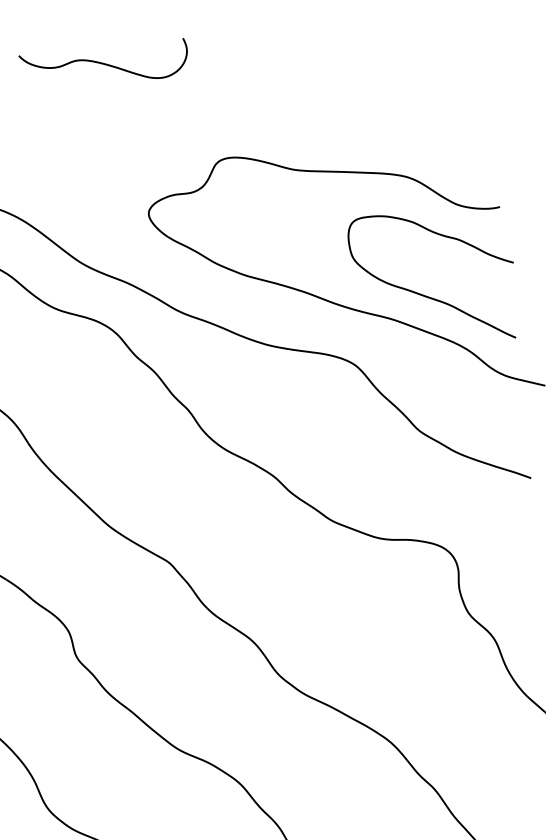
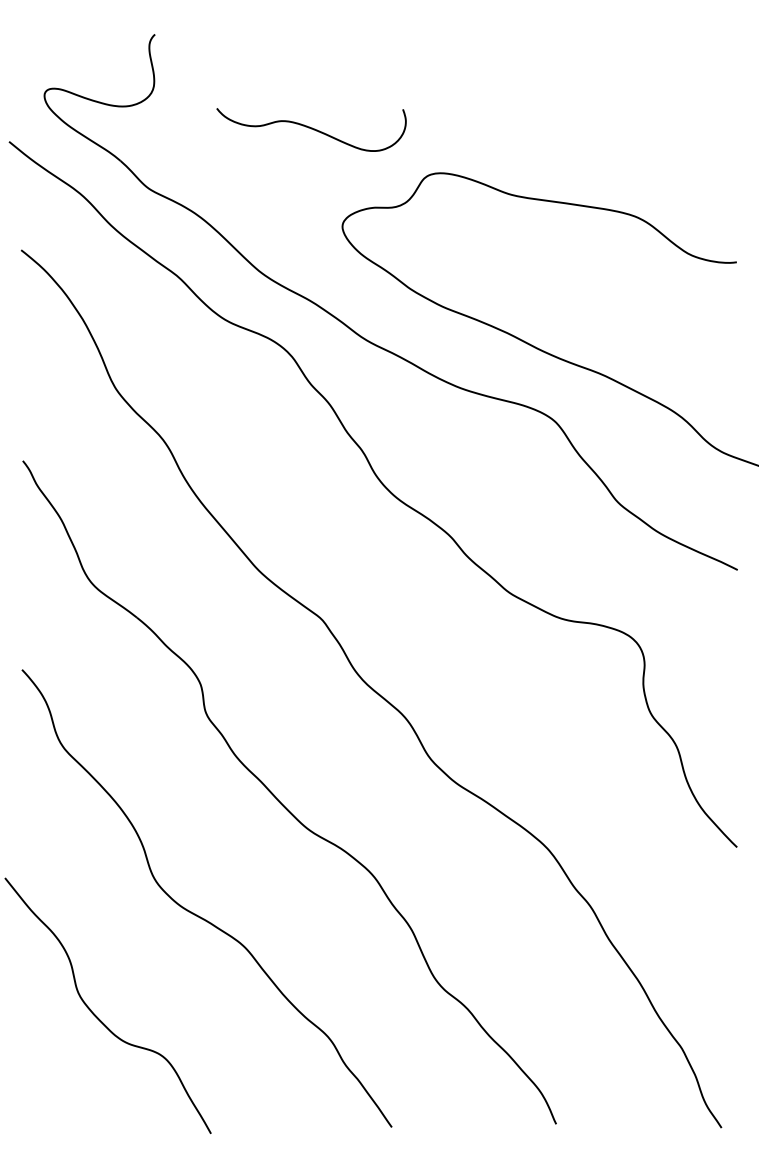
curve: (104, 65) -> (311, 129), moved
curve: (426, 295) -> (643, 352), removed

